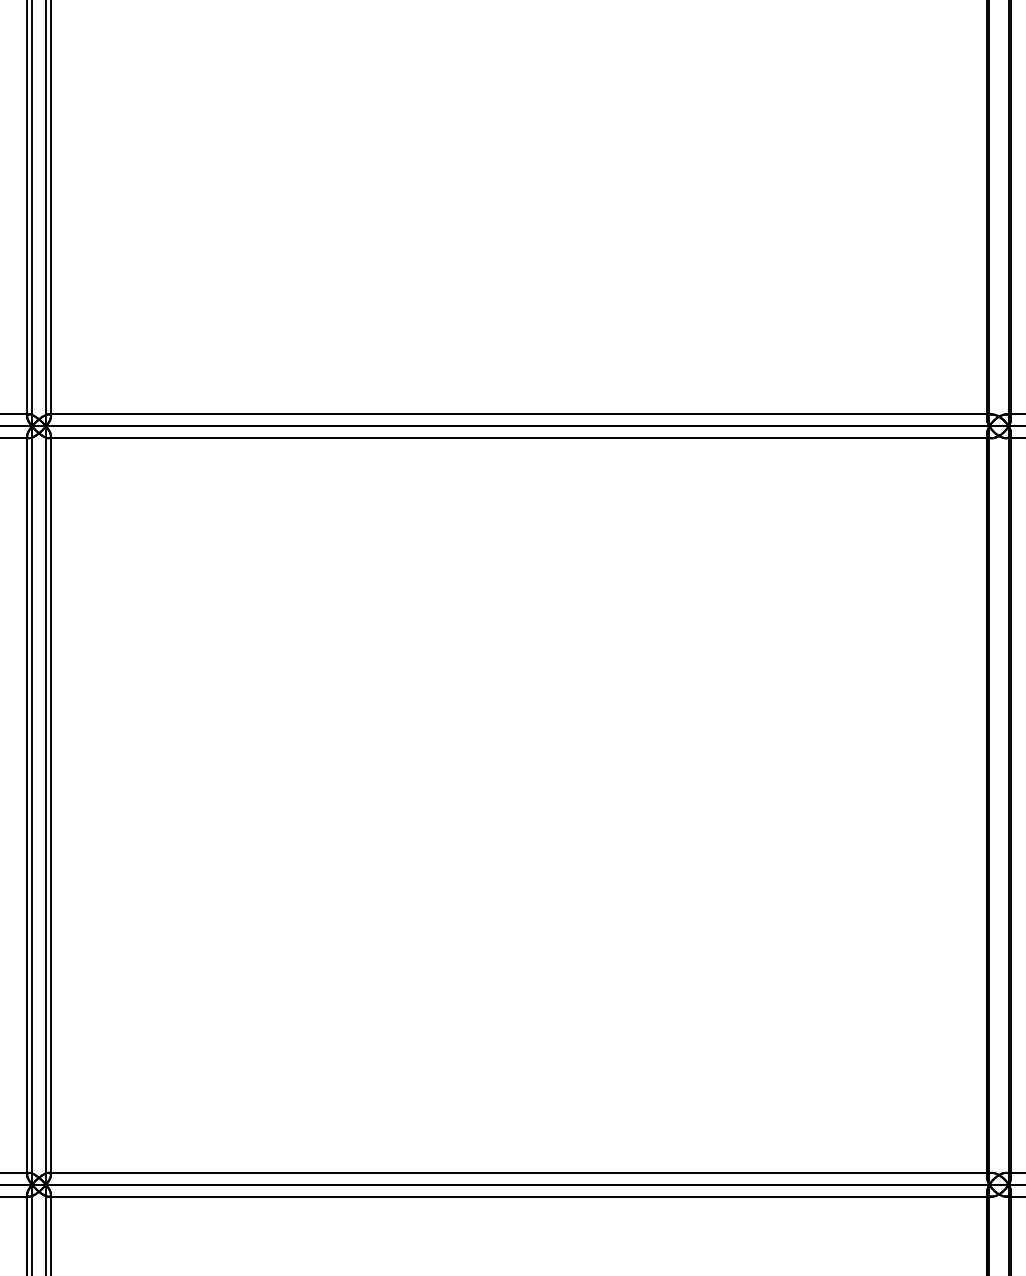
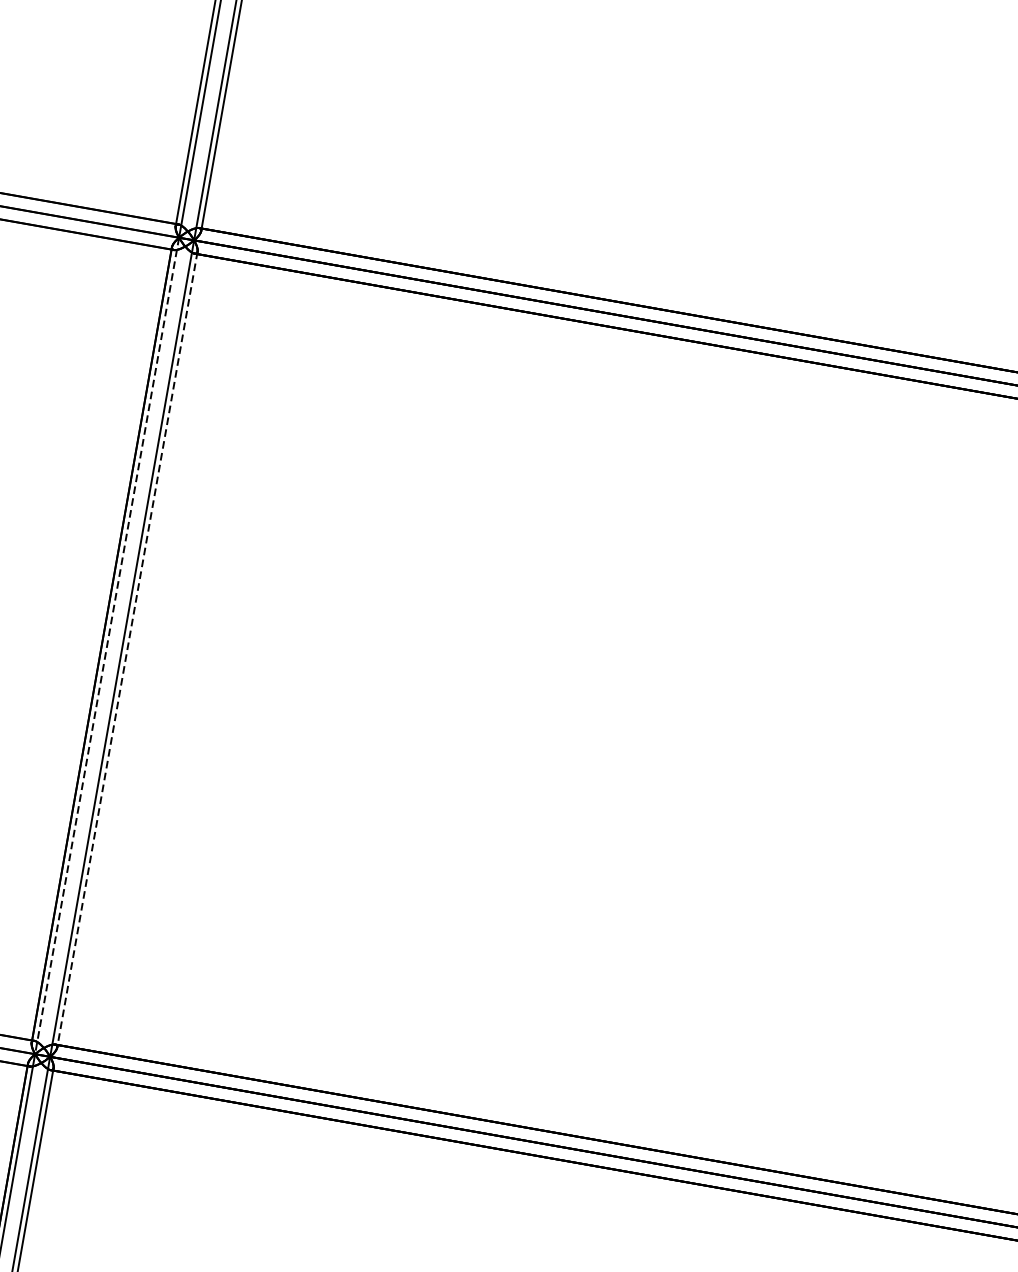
line: (50, 805) -> (126, 649), solid -> dashed
line: (32, 806) -> (107, 647), solid -> dashed

